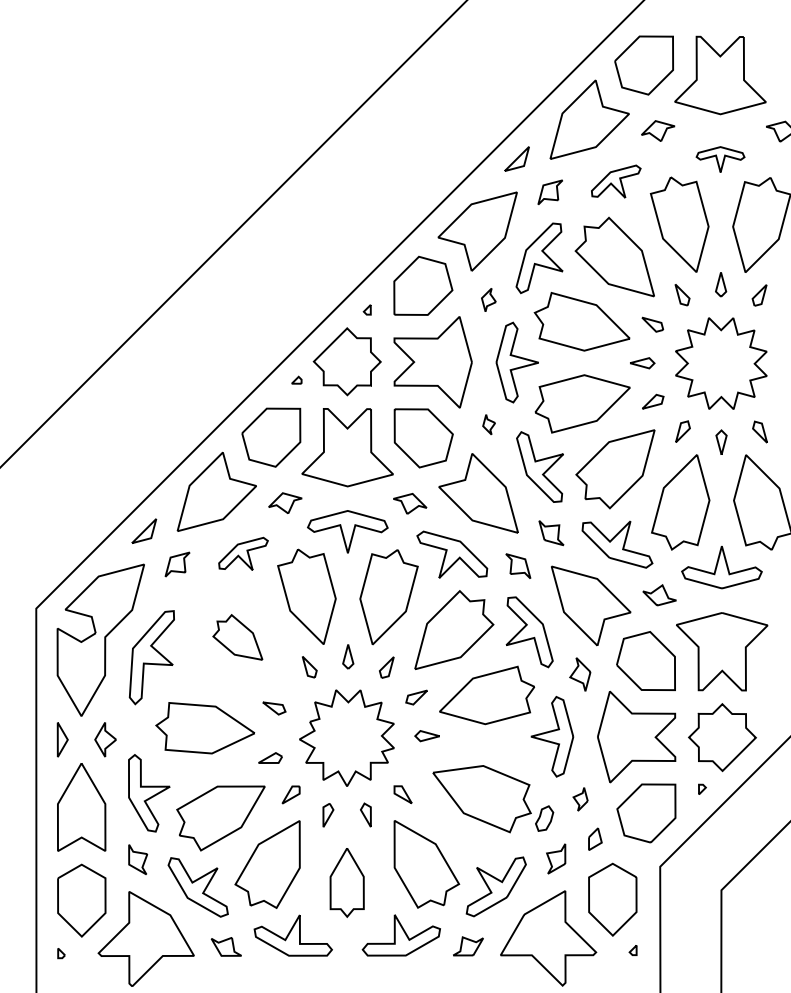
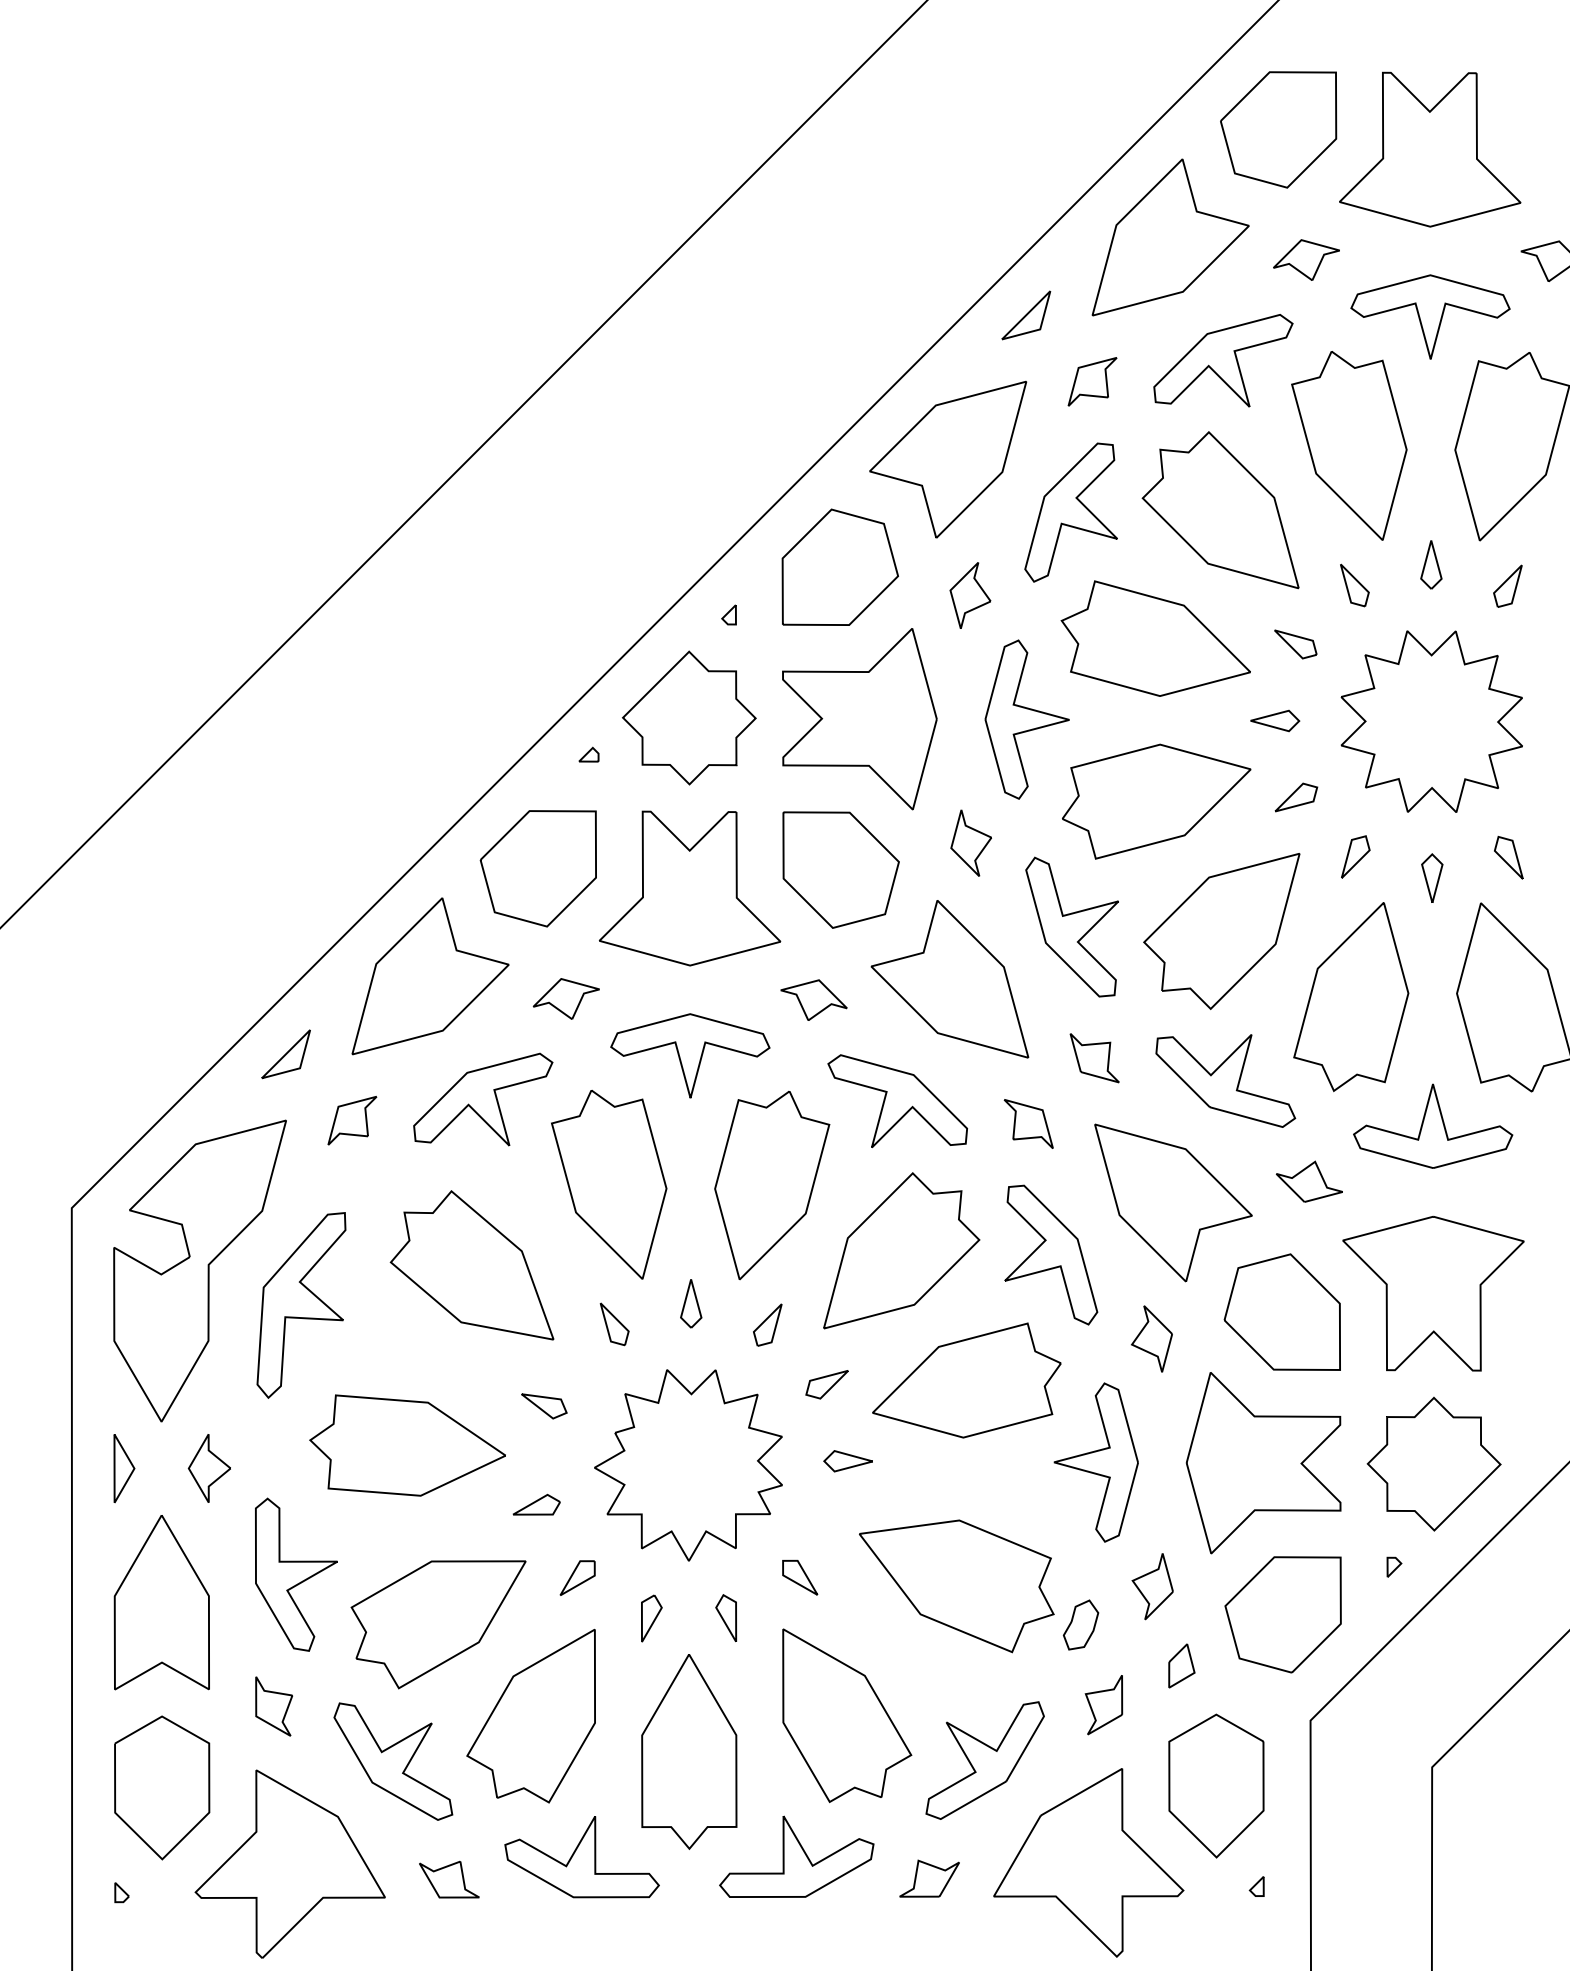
part: (720, 159) -> (1430, 316), size x1.67
part: (615, 181) -> (1221, 360), size x1.43
part: (488, 299) -> (969, 594), size x1.43
part: (488, 424) -> (969, 842), size x1.67
part: (243, 553) -> (483, 1098), size x1.43
part: (237, 637) -> (471, 1265), size x1.67
part: (580, 799) -> (1152, 1587), size x1.43
part: (346, 882) -> (687, 1751), size x1.43

